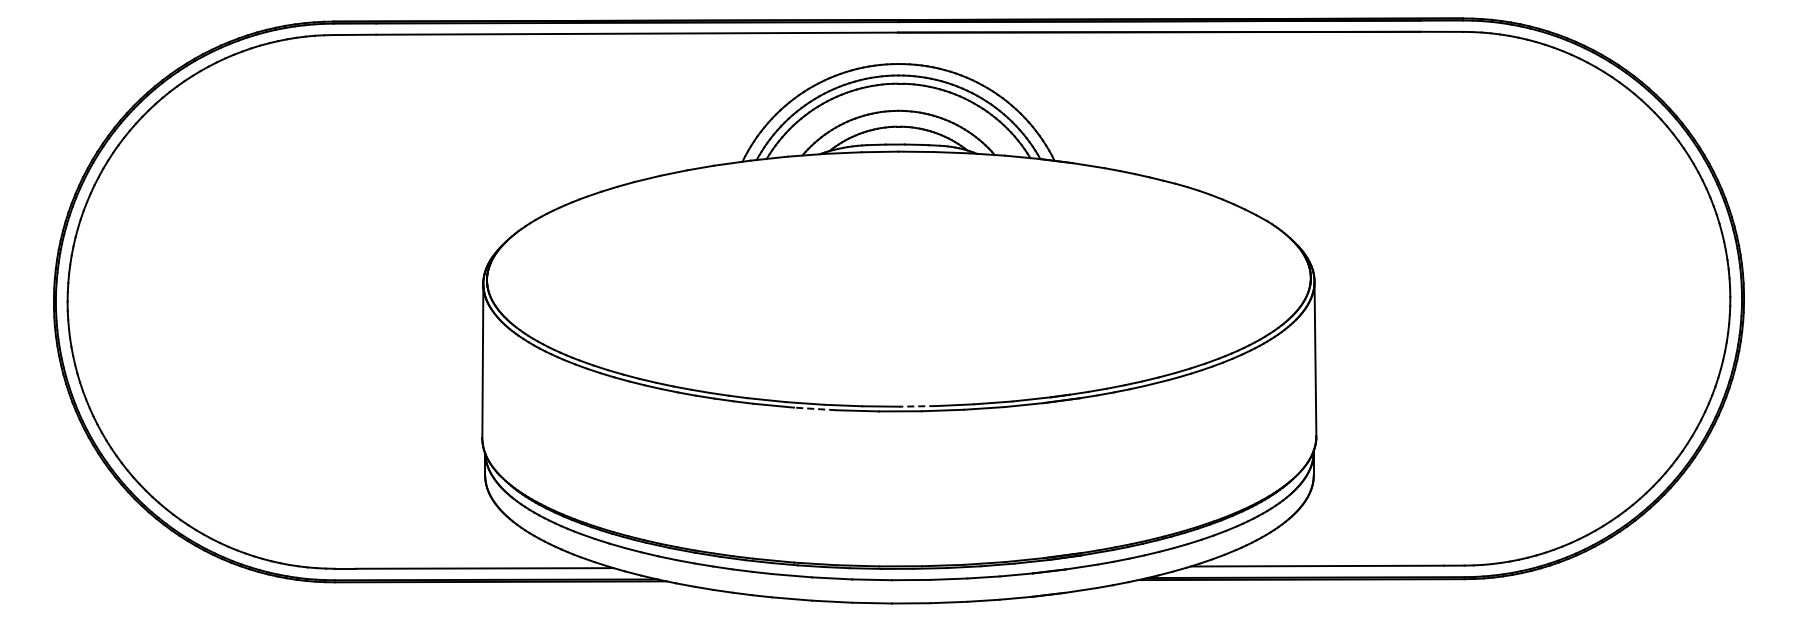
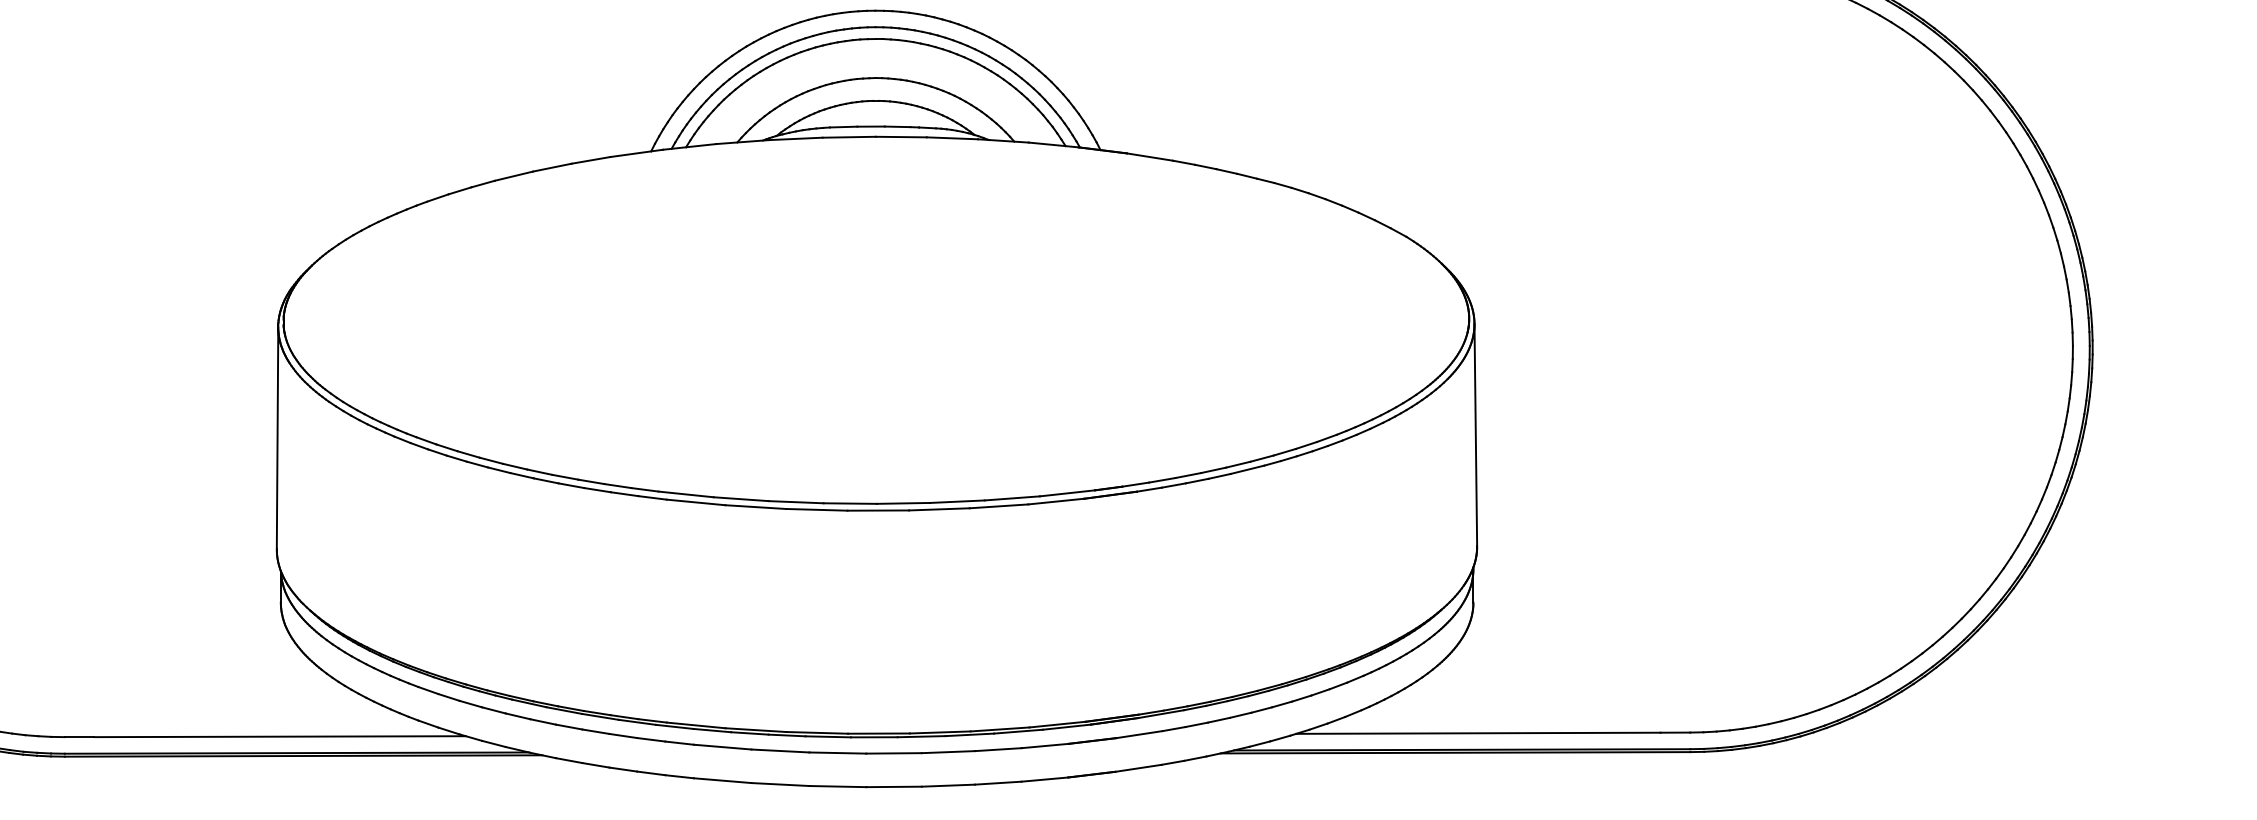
line: (917, 406) -> (903, 503), dashed -> solid
line: (814, 408) -> (754, 506), dashed -> solid

